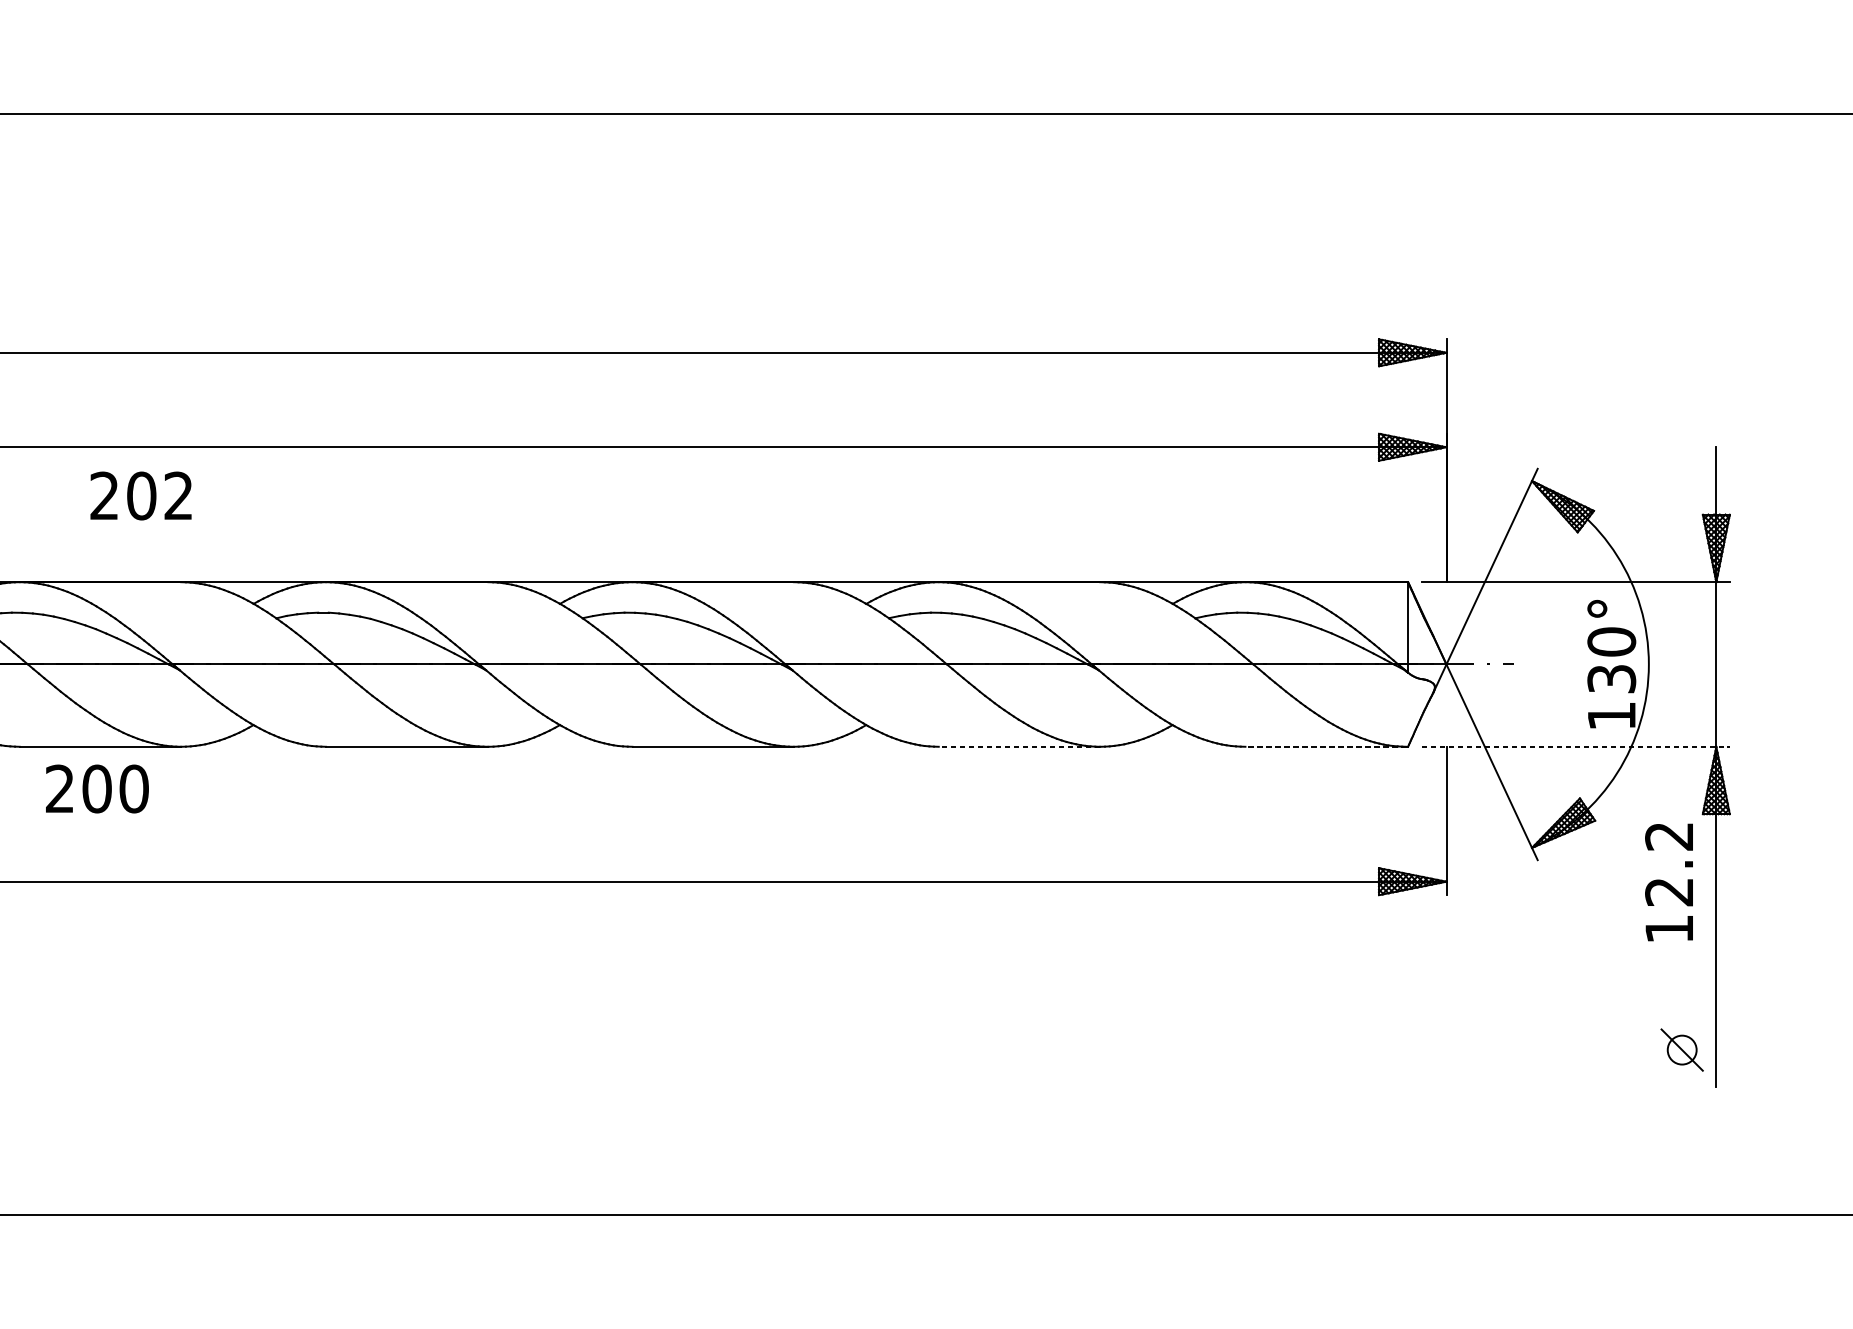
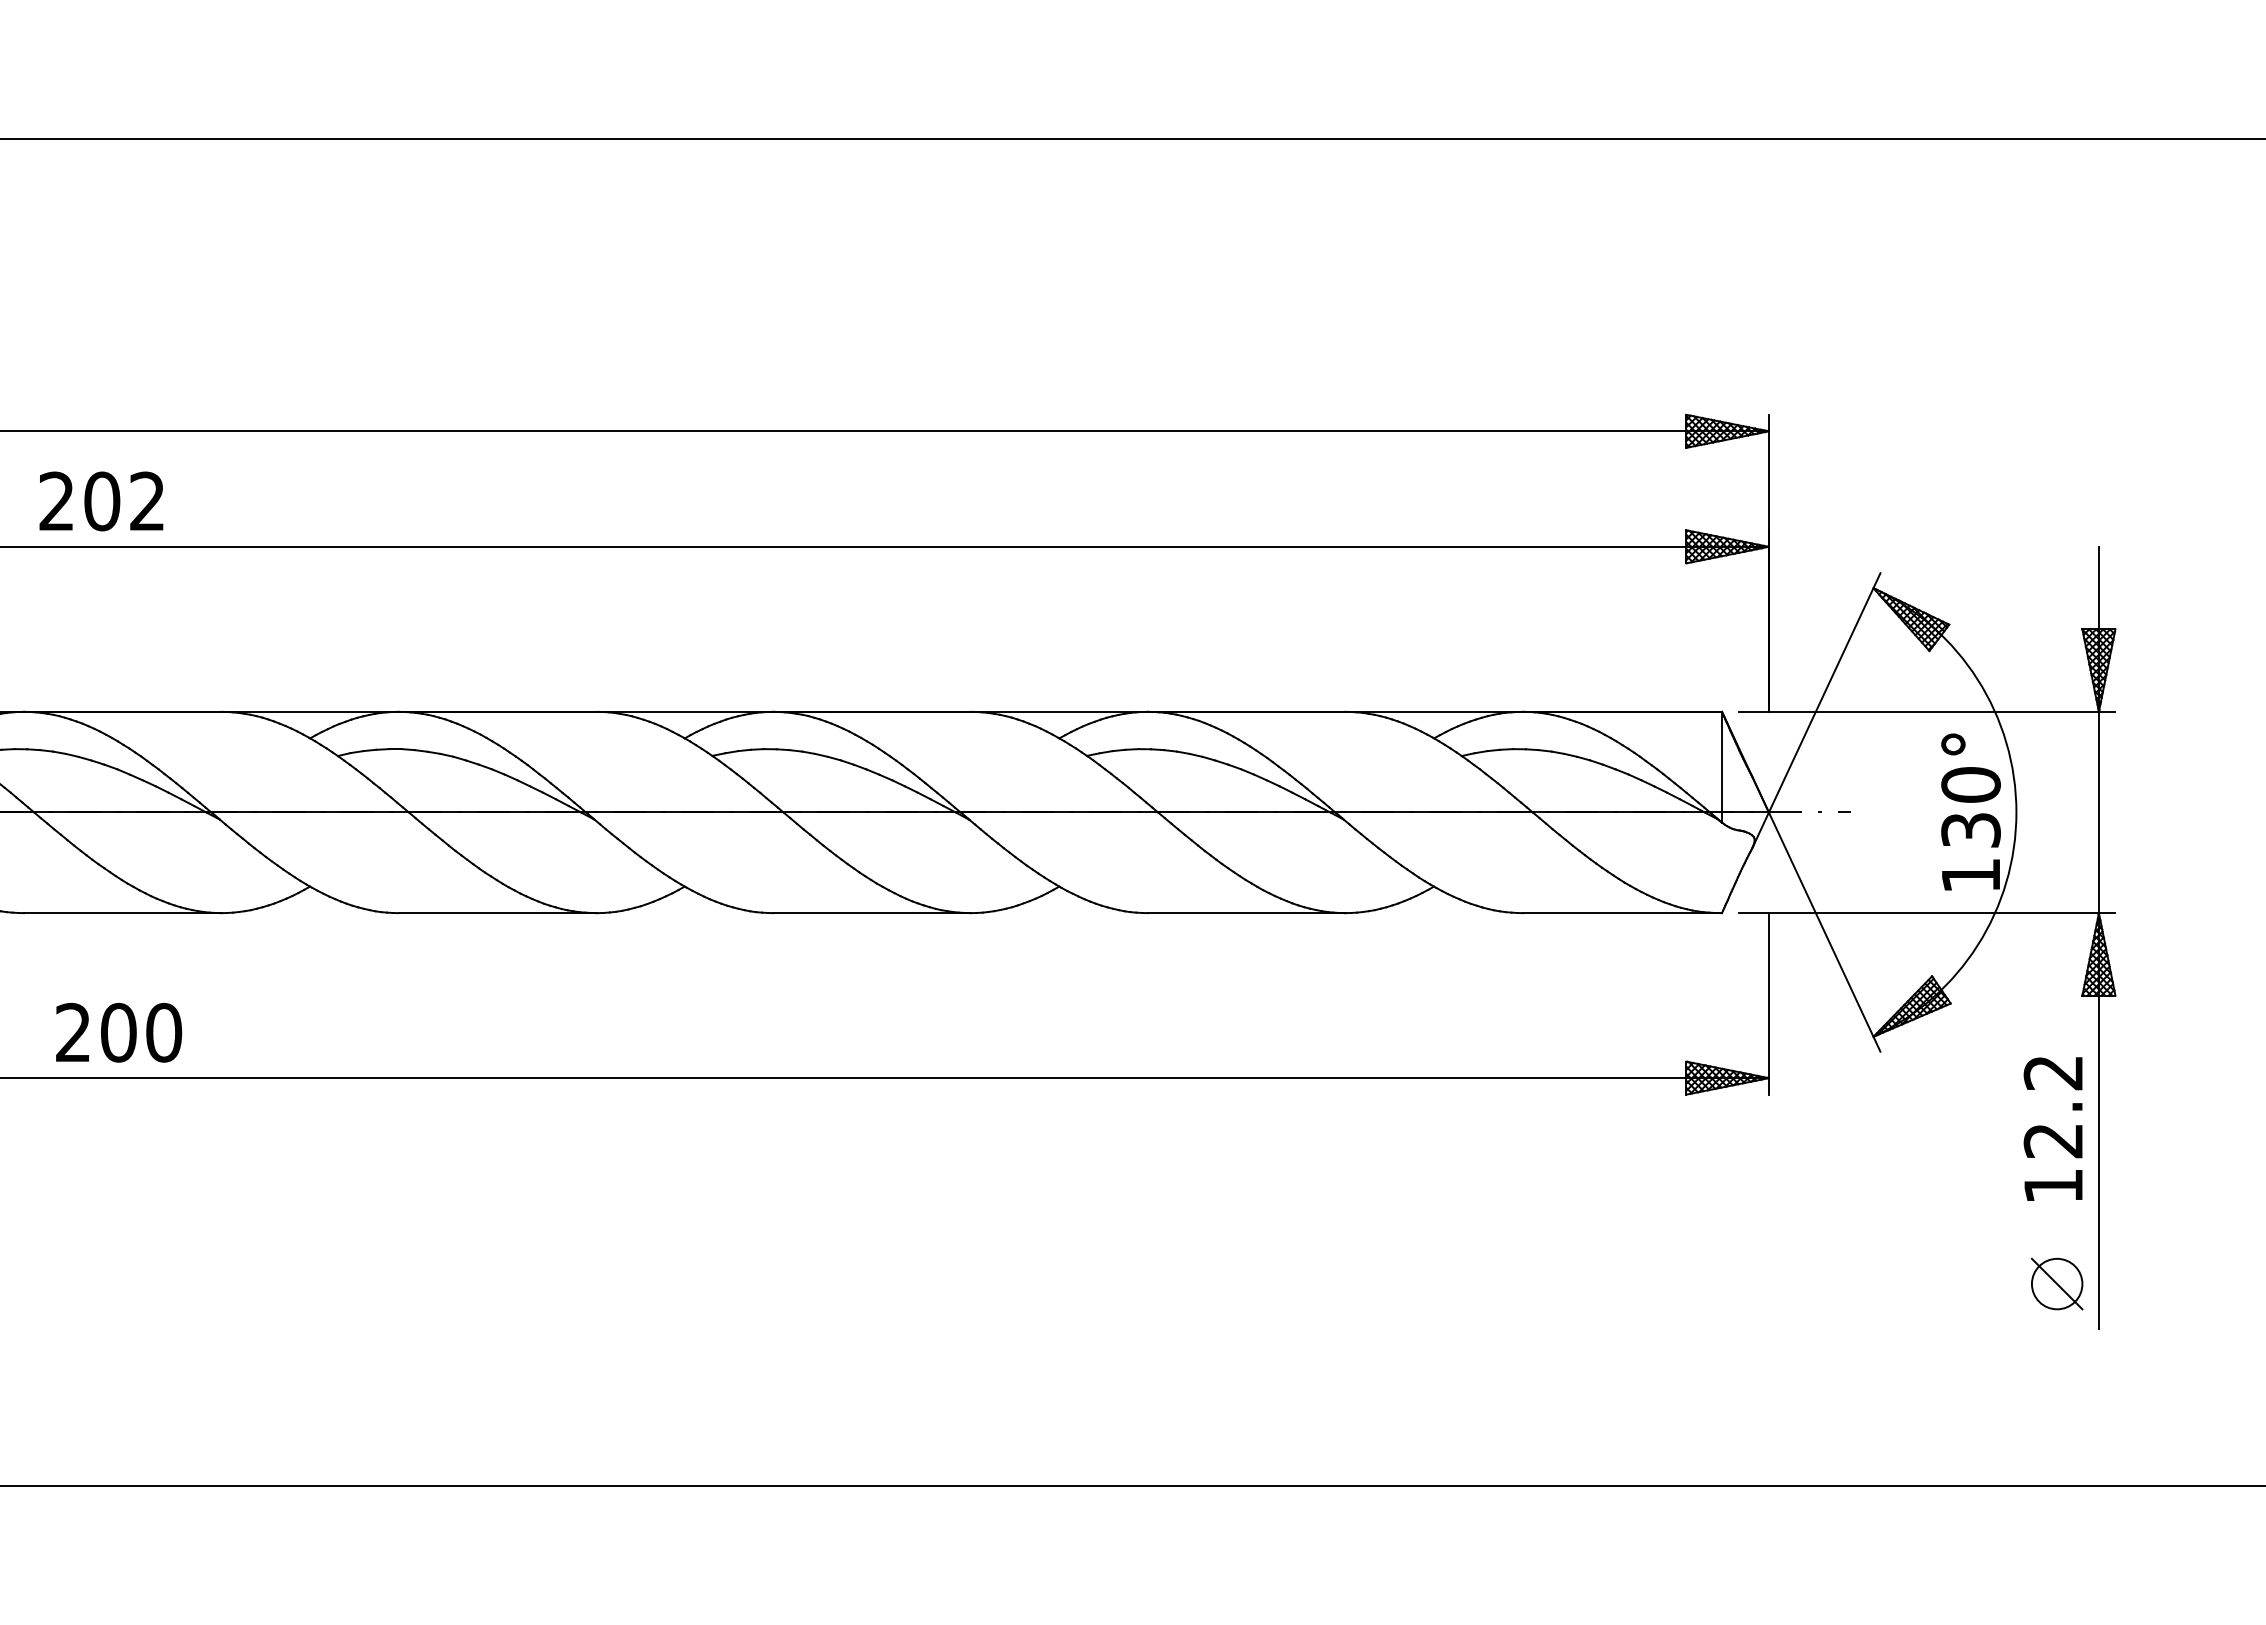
text: (141, 496) -> (101, 501), moved
line: (1019, 747) -> (1246, 913), dashed -> solid
line: (1325, 747) -> (1621, 913), dashed -> solid
line: (1576, 747) -> (1927, 913), dashed -> solid
text: (97, 788) -> (119, 1032), moved
text: (1668, 882) -> (2052, 1128), moved
circle: (1681, 1049) -> (2056, 1283), size x1.43

